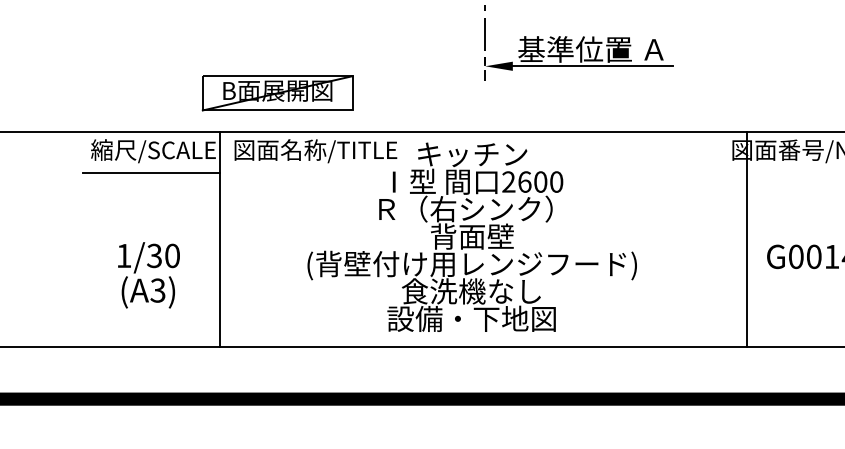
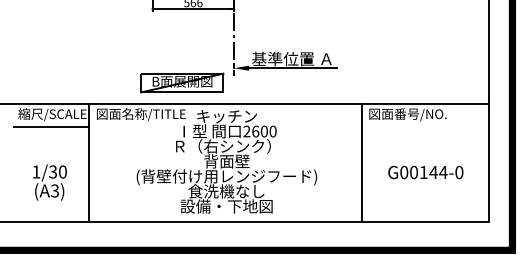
part: (277, 92) -> (182, 82), moved
line: (747, 238) -> (362, 162), moved

